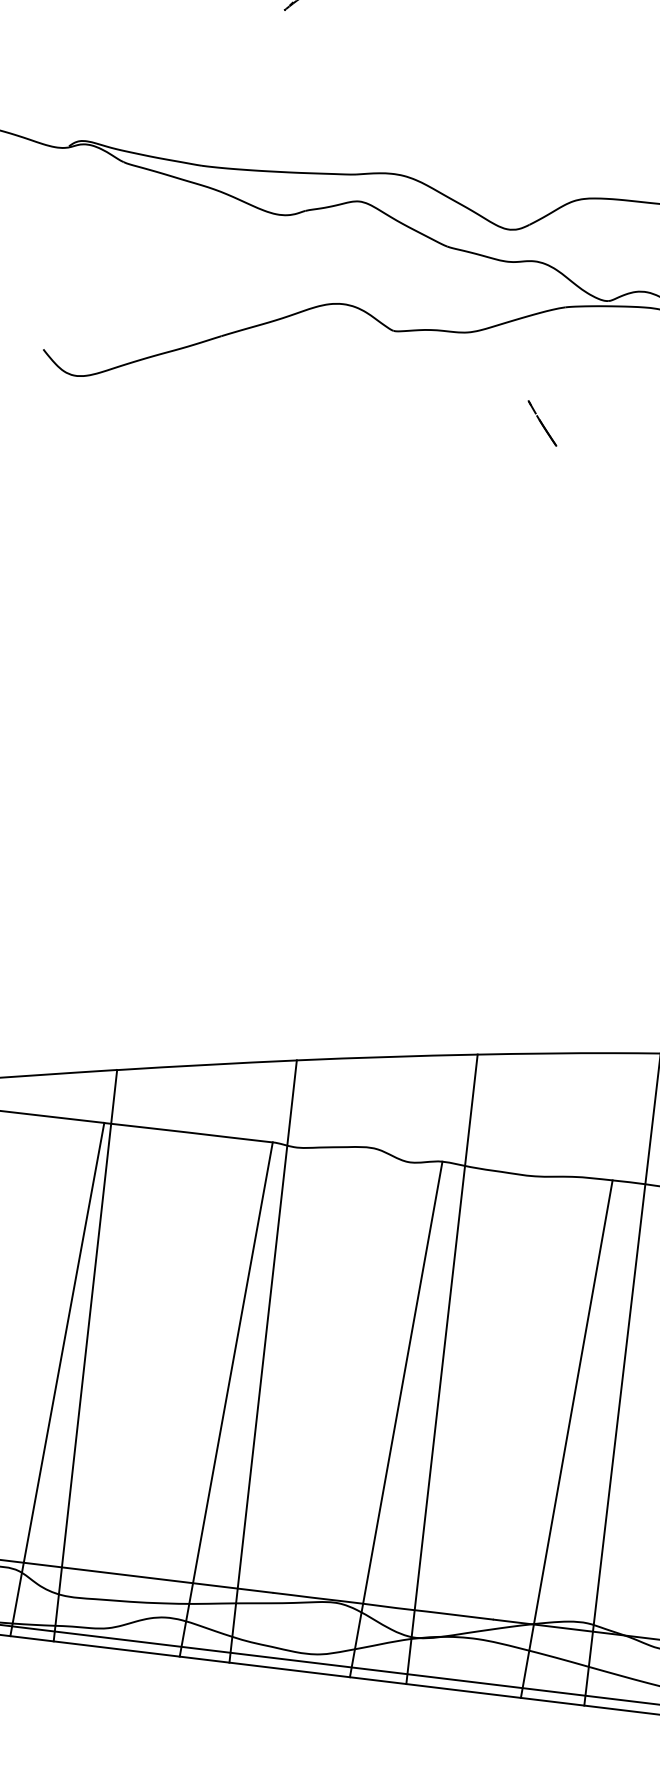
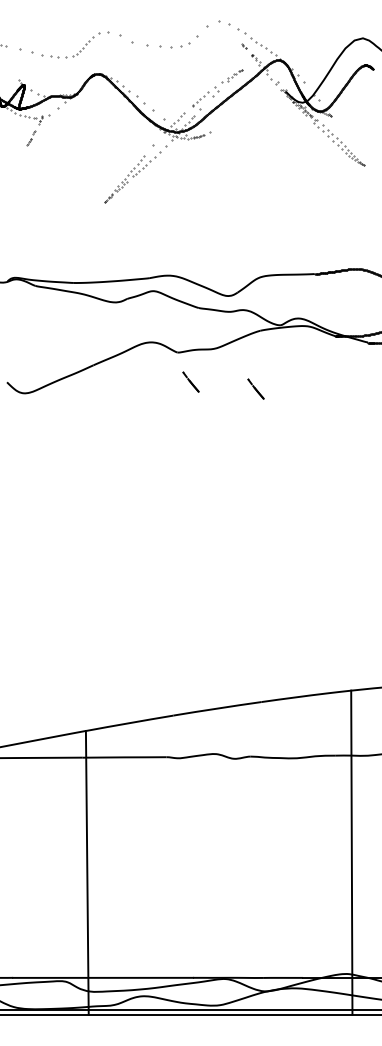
line: (412, 392) -> (190, 381), added
line: (262, 1360) -> (174, 864), removed
line: (441, 1369) -> (262, 858), removed
line: (56, 1378) -> (74, 885), removed
line: (225, 1398) -> (158, 885), removed
line: (394, 1419) -> (242, 885), removed
line: (565, 1437) -> (327, 884), removed

